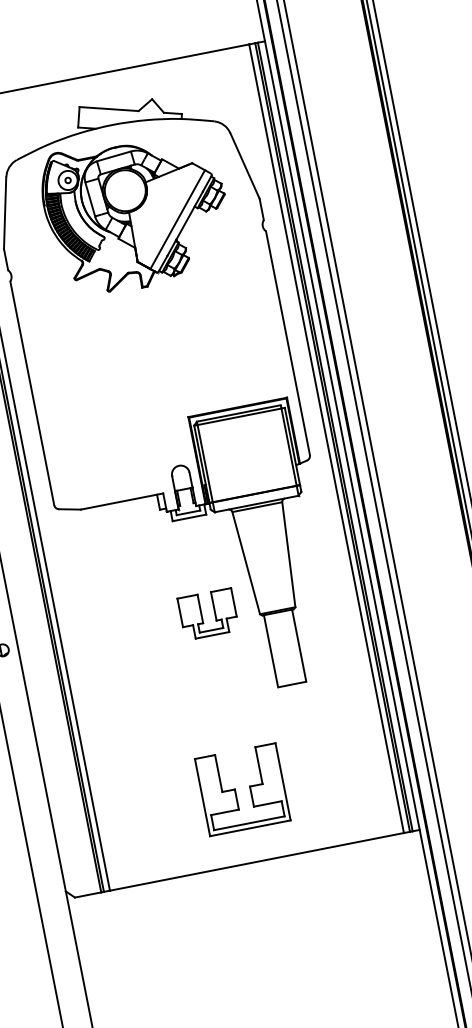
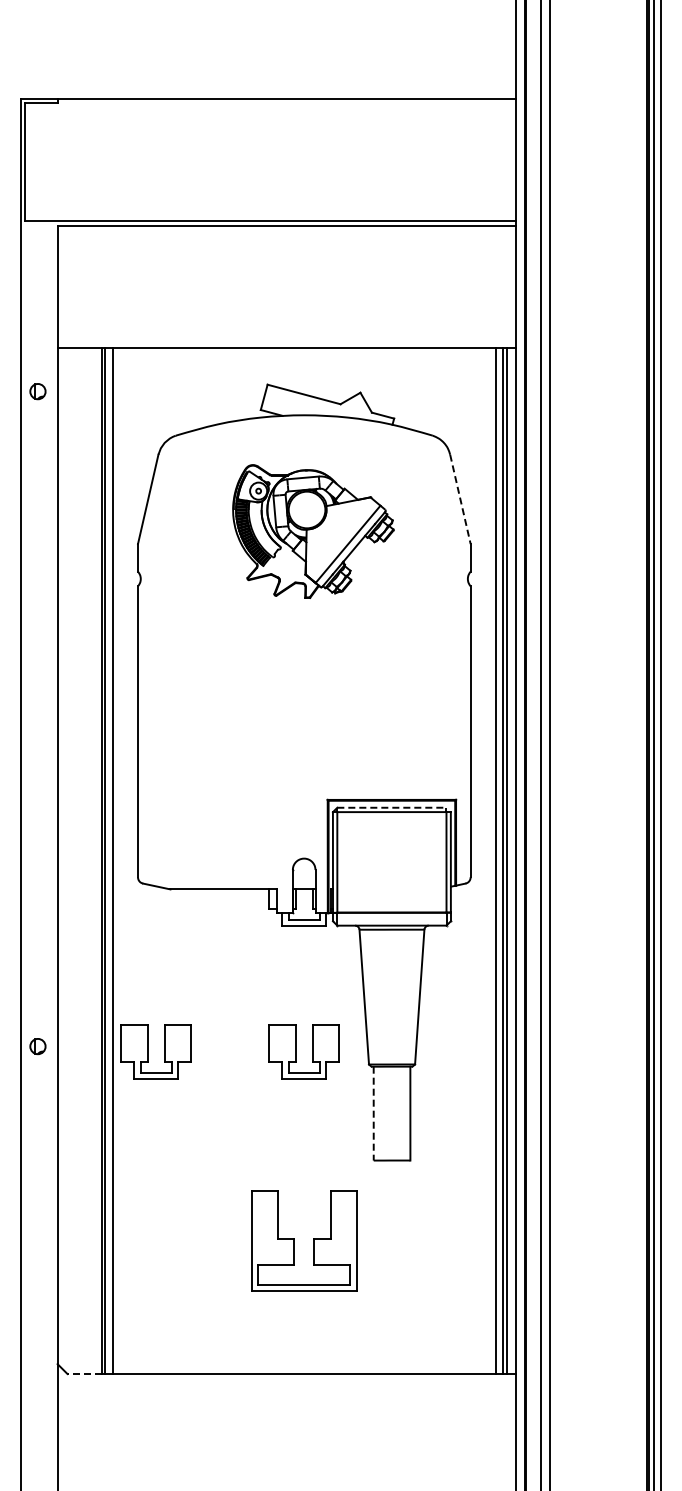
line: (245, 166) -> (460, 499), solid -> dashed
part: (136, 212) -> (313, 531), size x0.7
line: (238, 413) -> (391, 807), solid -> dashed
part: (88, 637) -> (148, 1051), added
line: (270, 651) -> (373, 1113), solid -> dashed
part: (249, 787) -> (313, 1240), moved
line: (88, 895) -> (84, 1374), solid -> dashed

